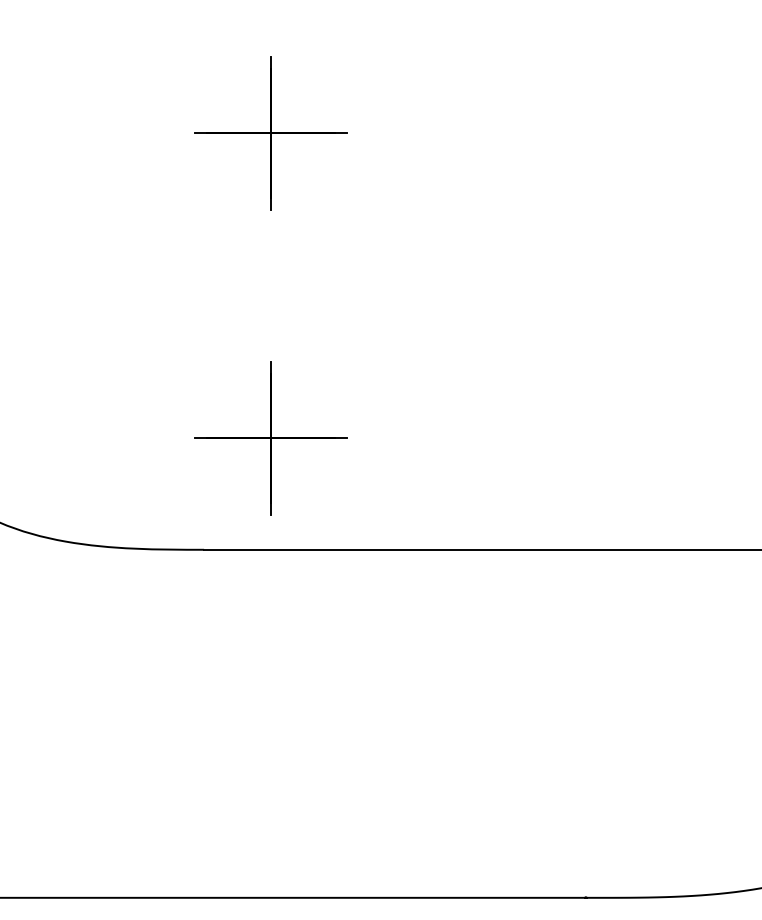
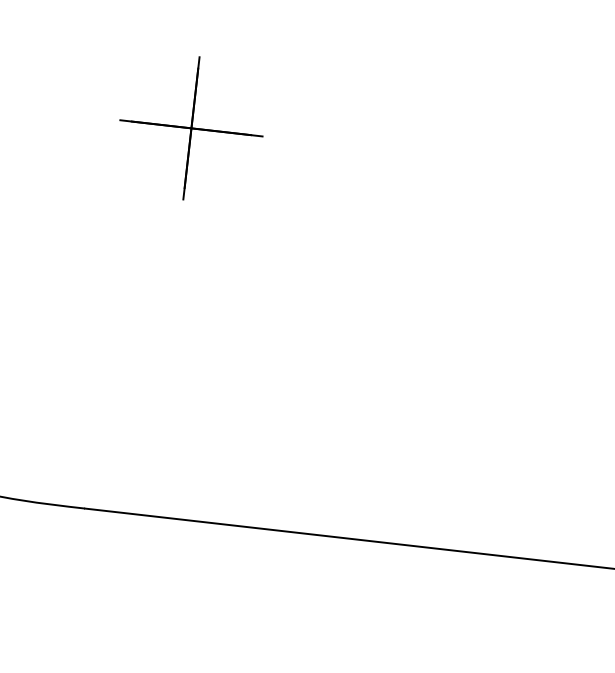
part: (270, 438) -> (158, 412), removed

